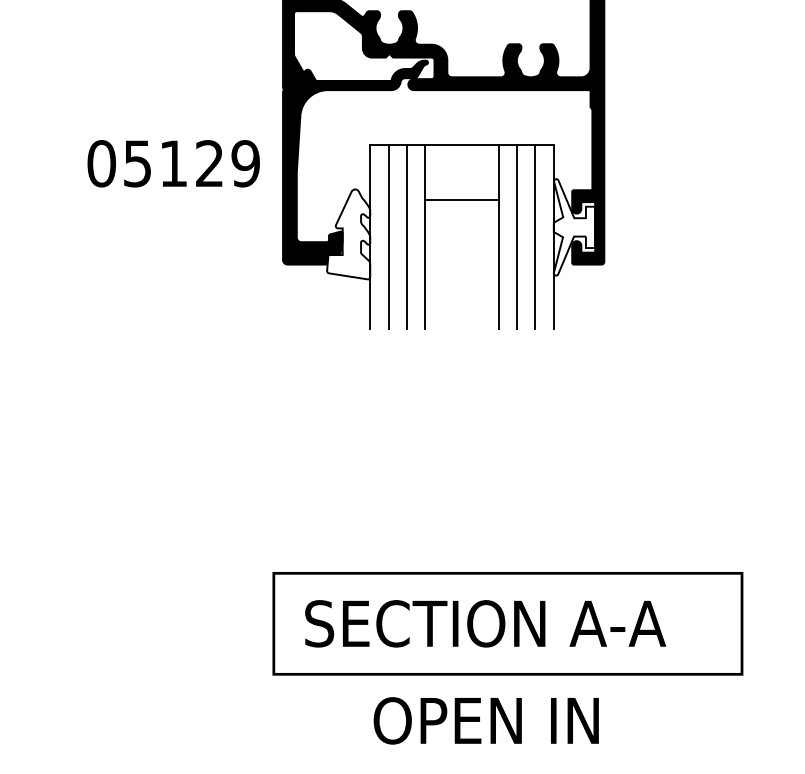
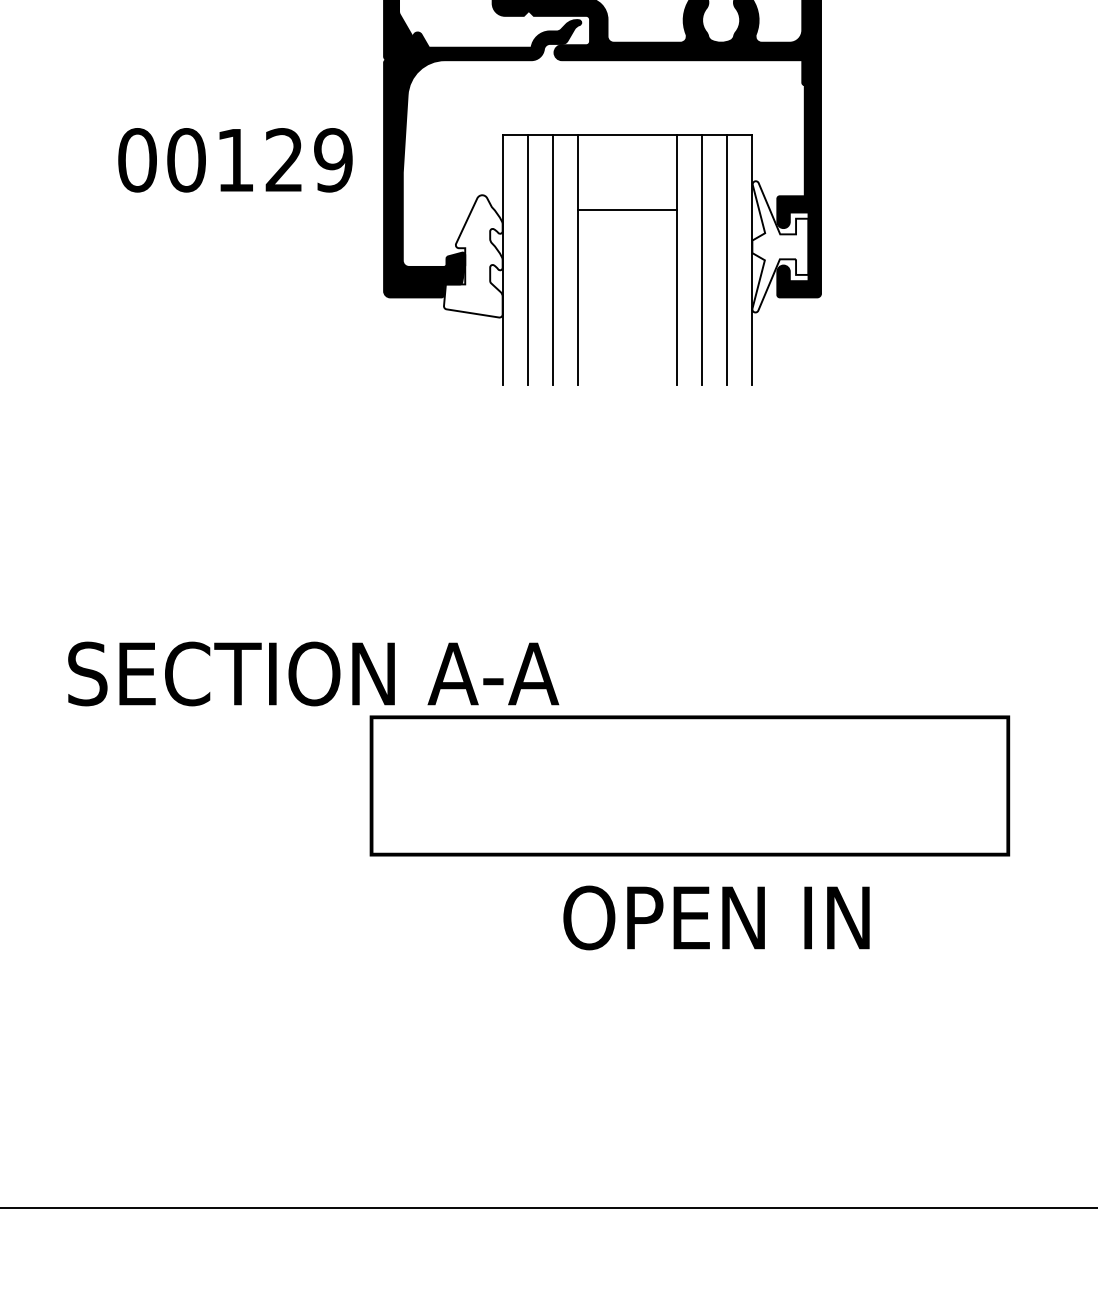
text: (137, 163) -> (186, 160), 05129 -> 00129
text: (485, 623) -> (313, 673), moved
text: (486, 720) -> (716, 917), moved

